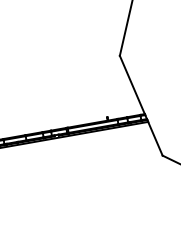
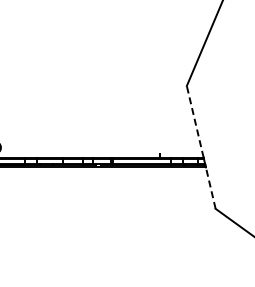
line: (132, 84) -> (195, 121), solid -> dashed
line: (155, 138) -> (210, 187), solid -> dashed

